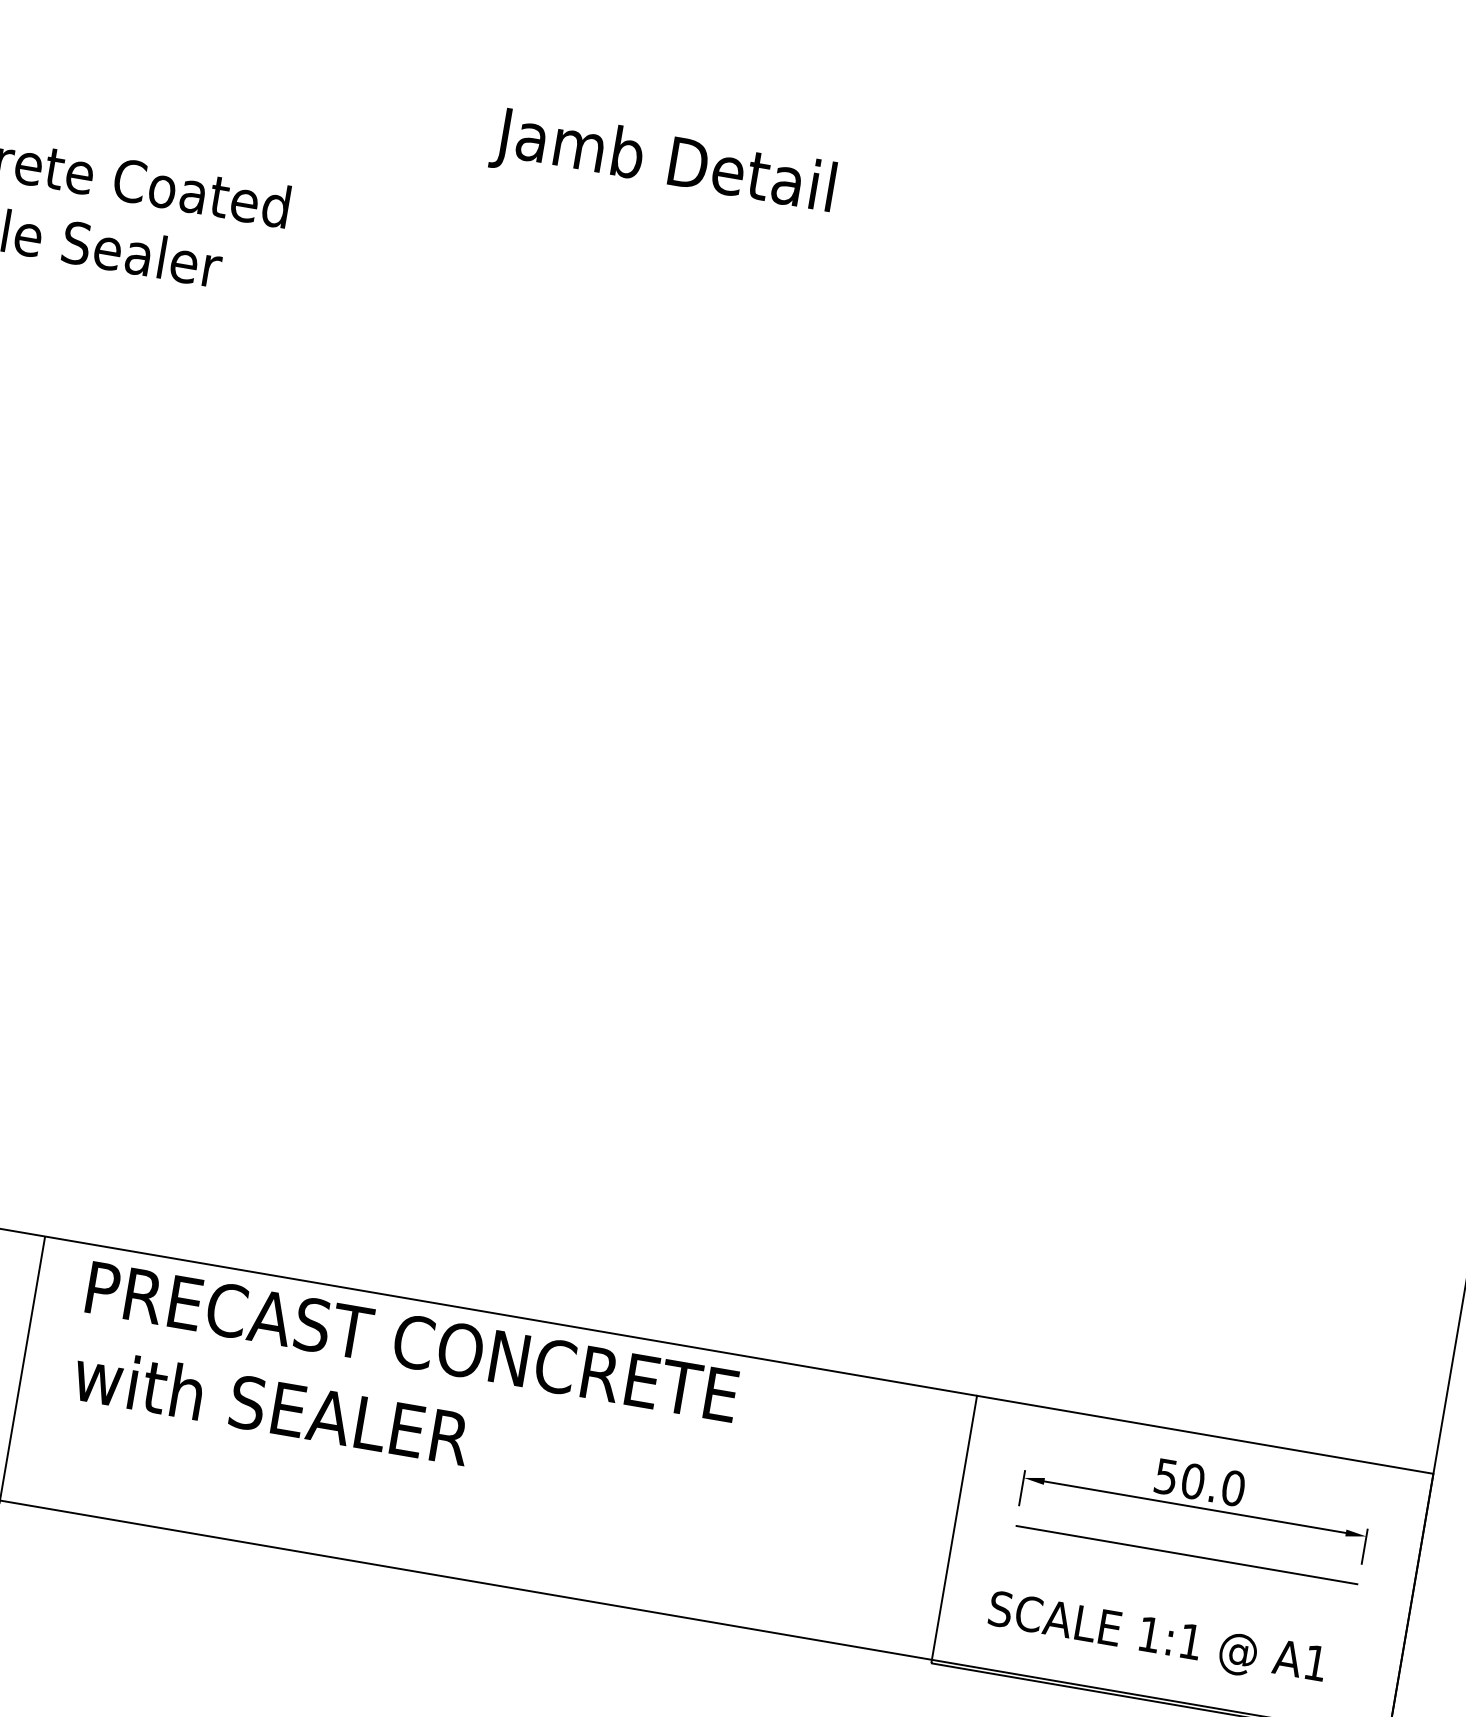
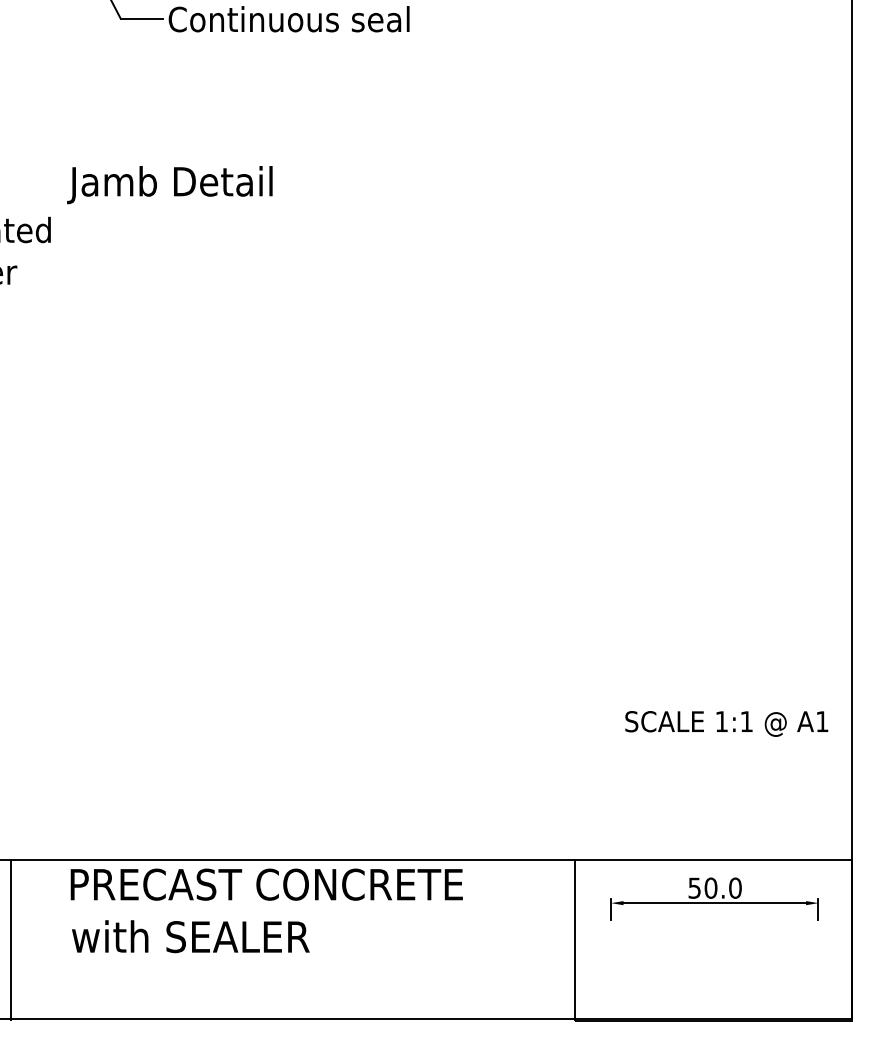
text: (662, 165) -> (169, 185), moved
text: (404, 1384) -> (266, 910), moved
line: (1186, 1553) -> (714, 931), removed
text: (1156, 1638) -> (726, 723), moved

